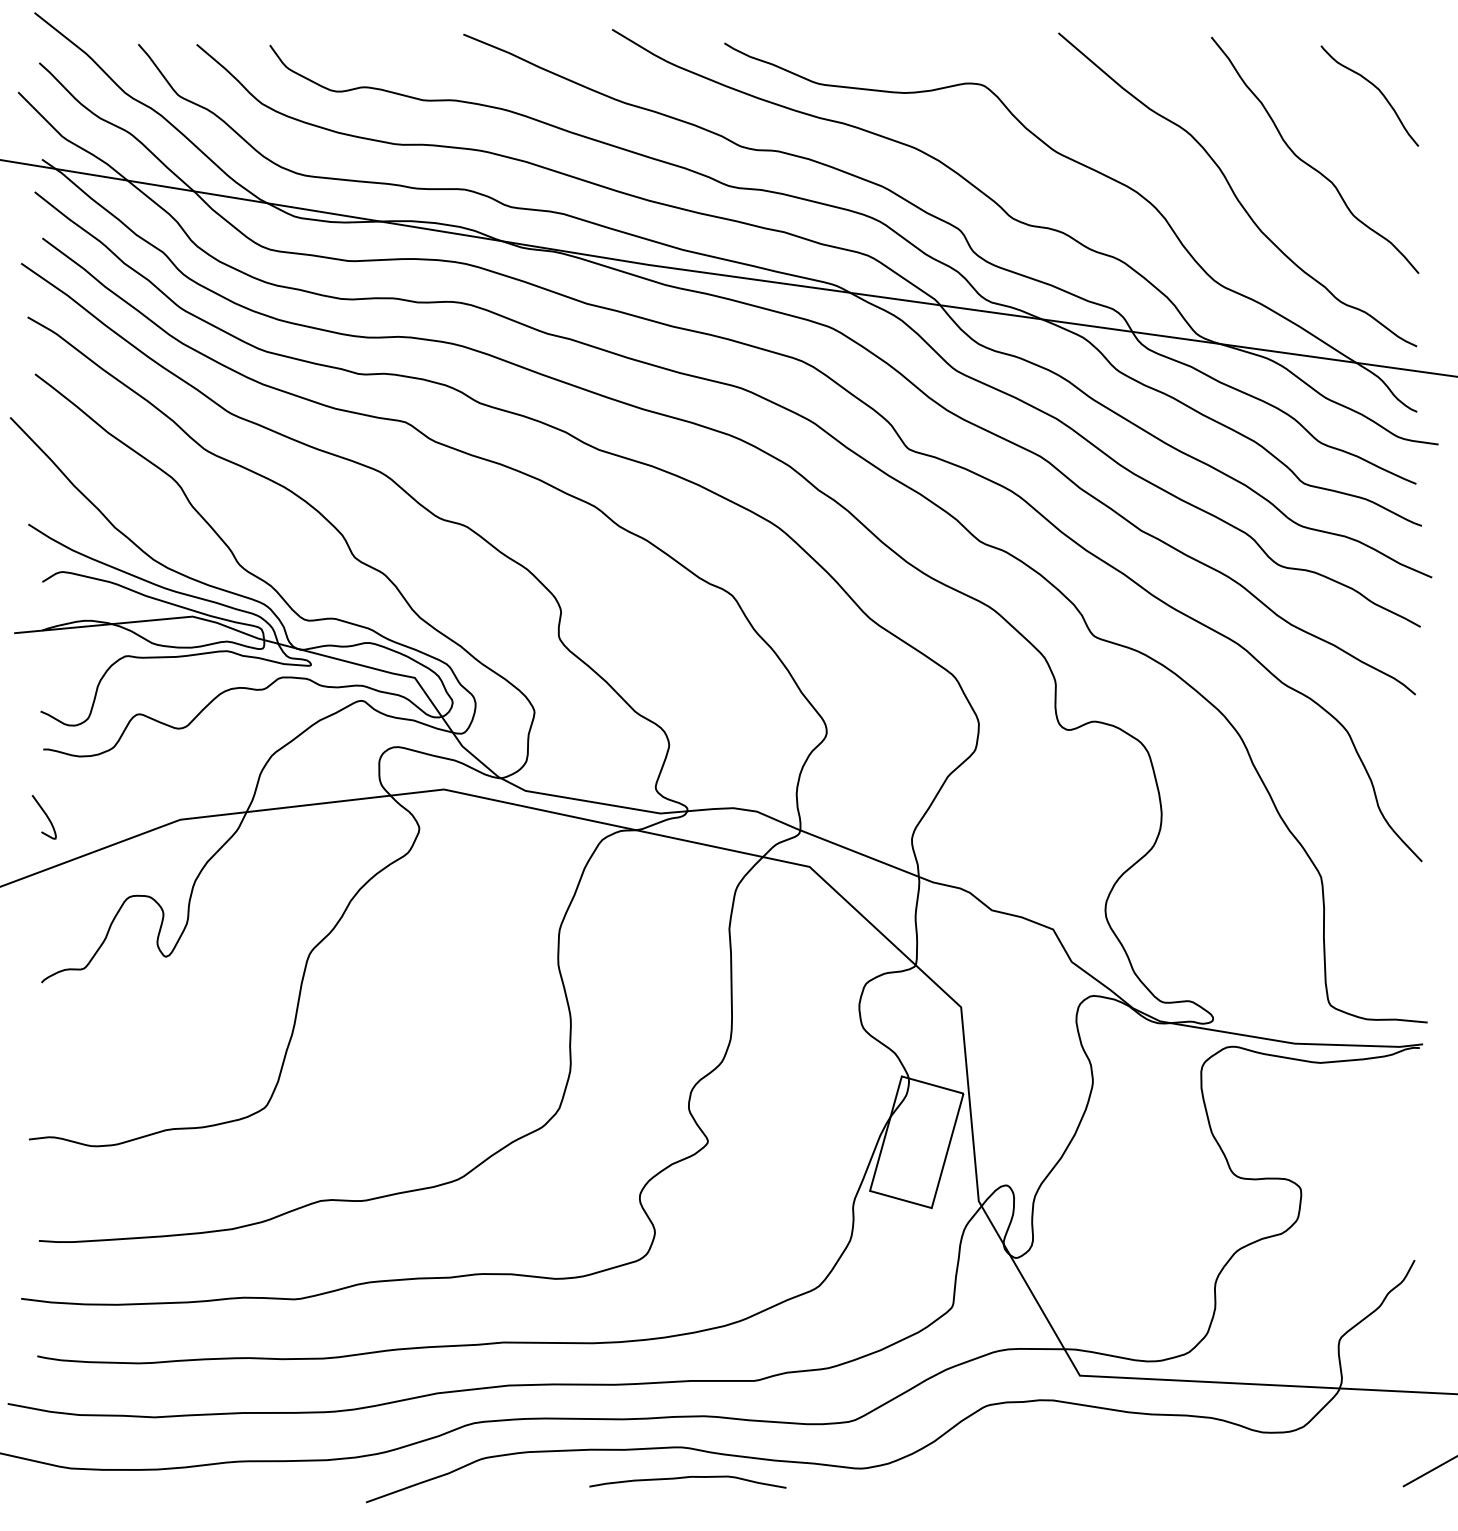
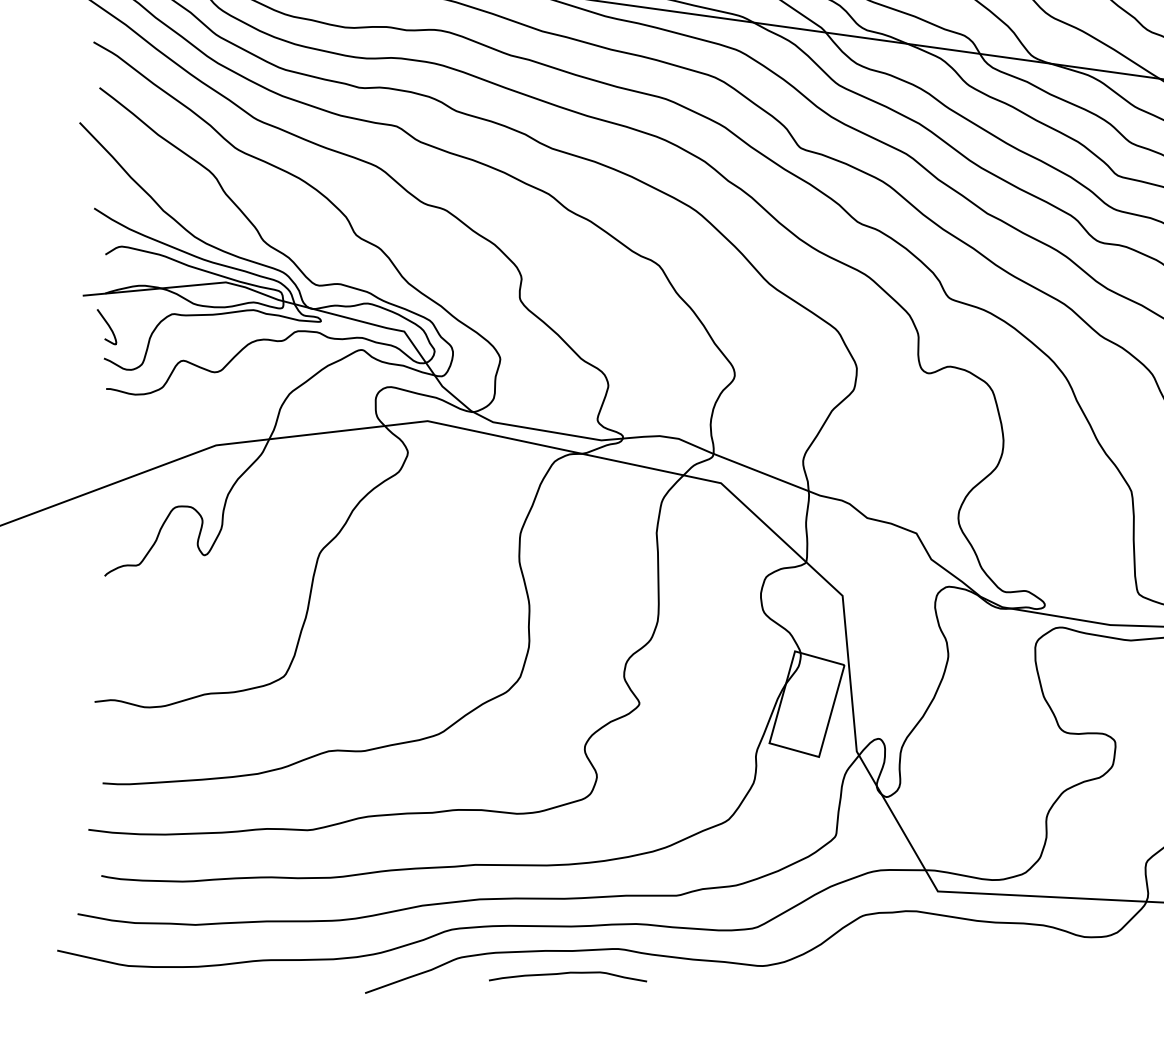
curve: (45, 815) -> (107, 325), moved
curve: (687, 1478) -> (567, 973), moved

